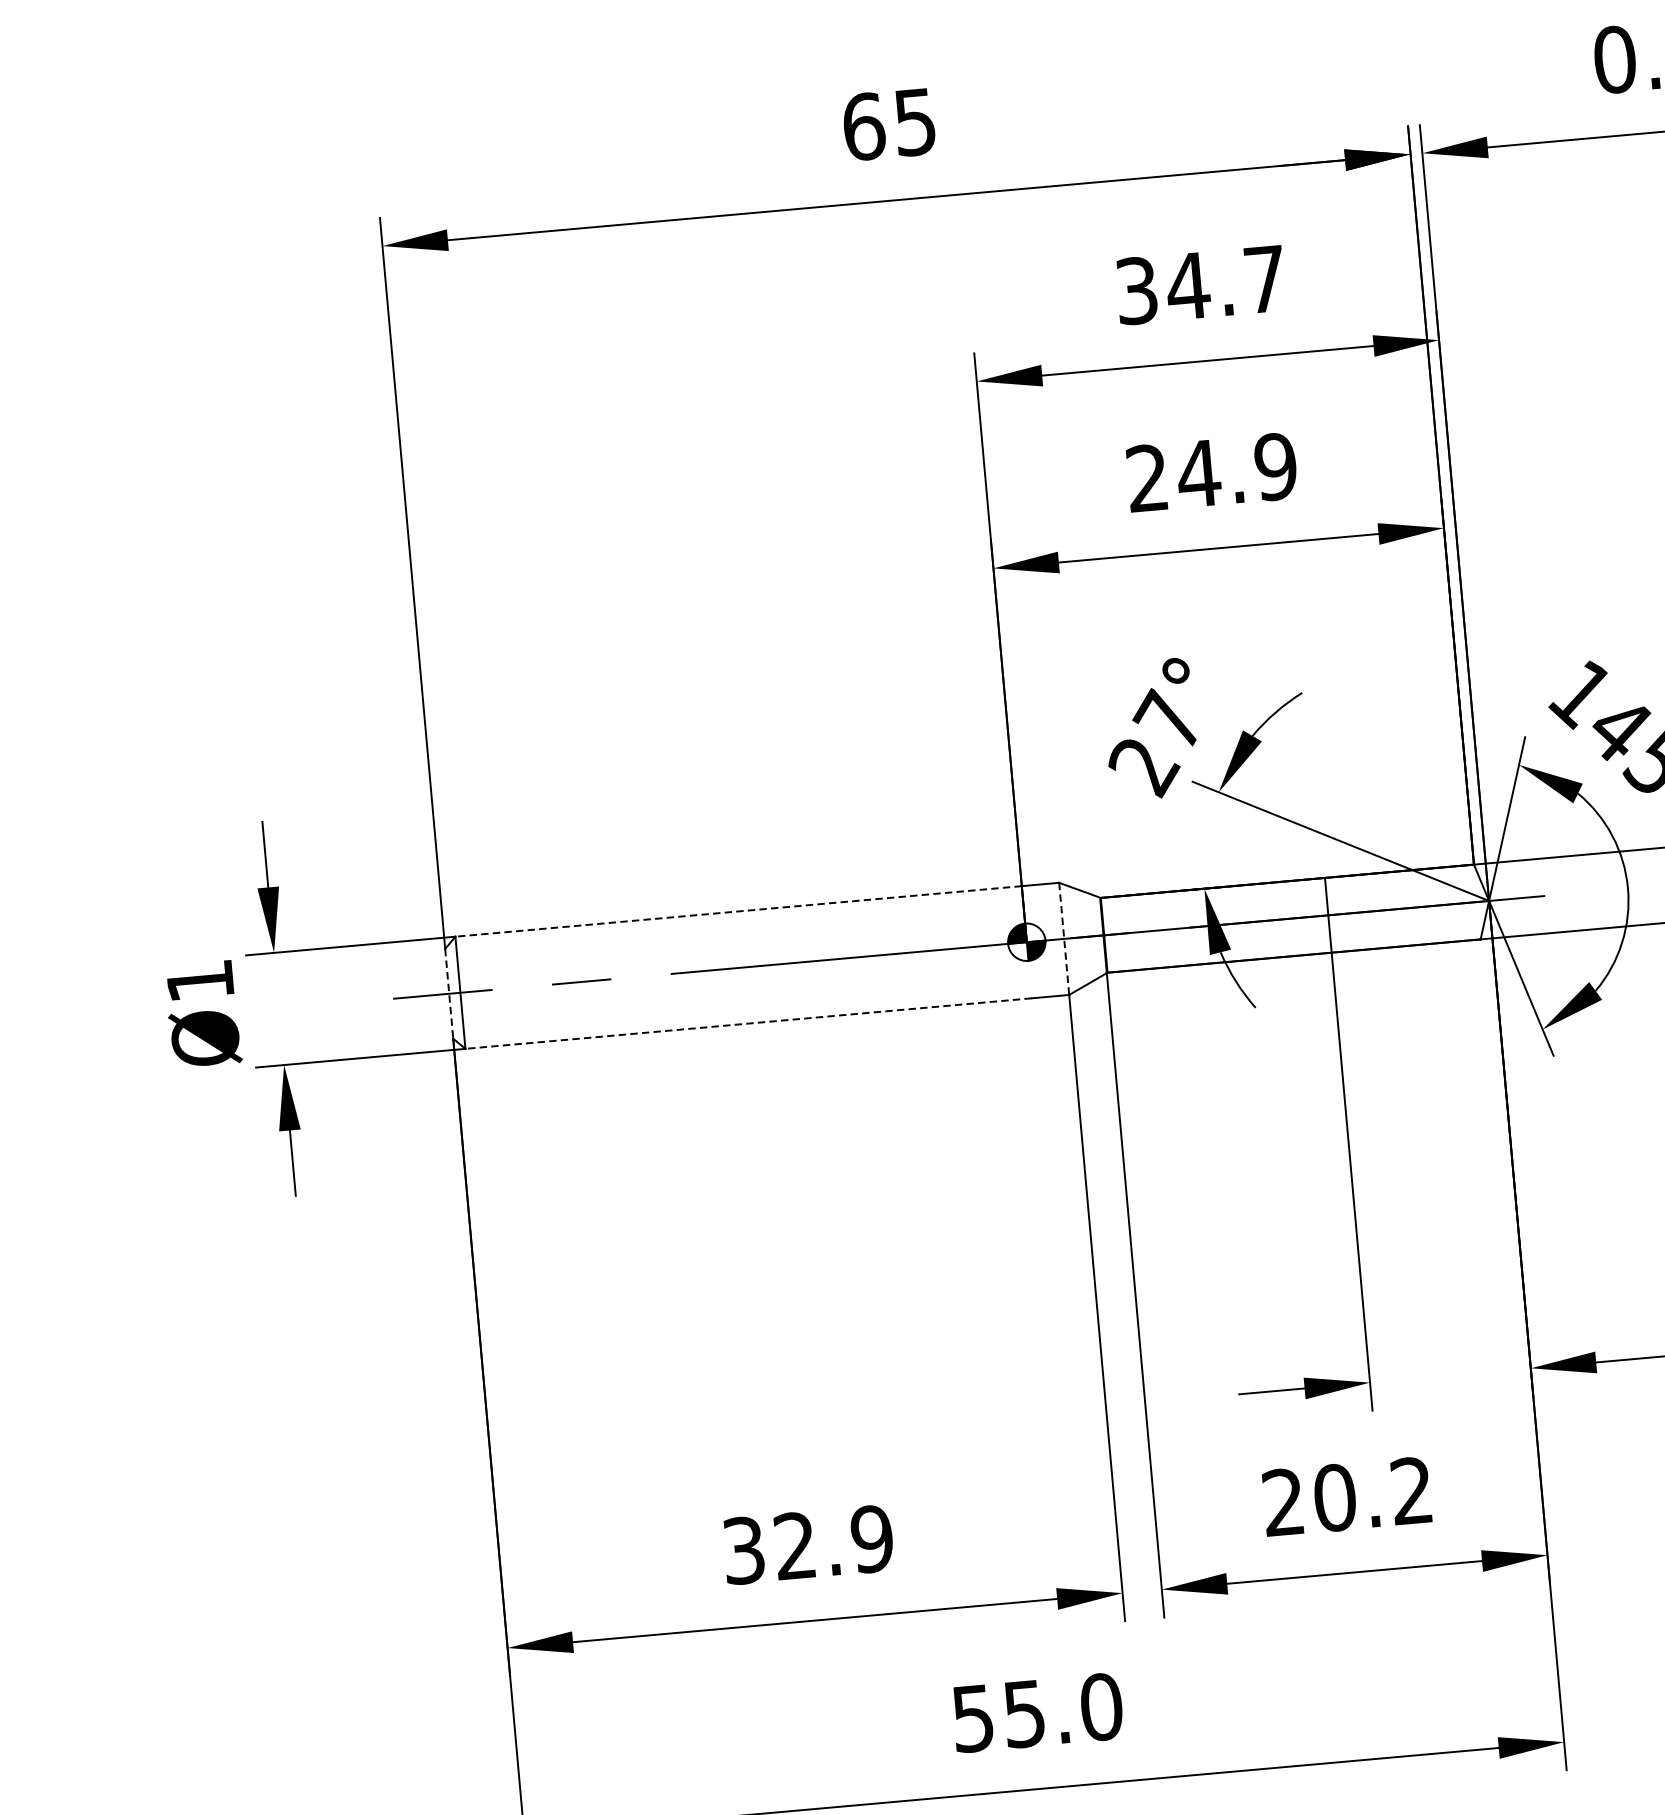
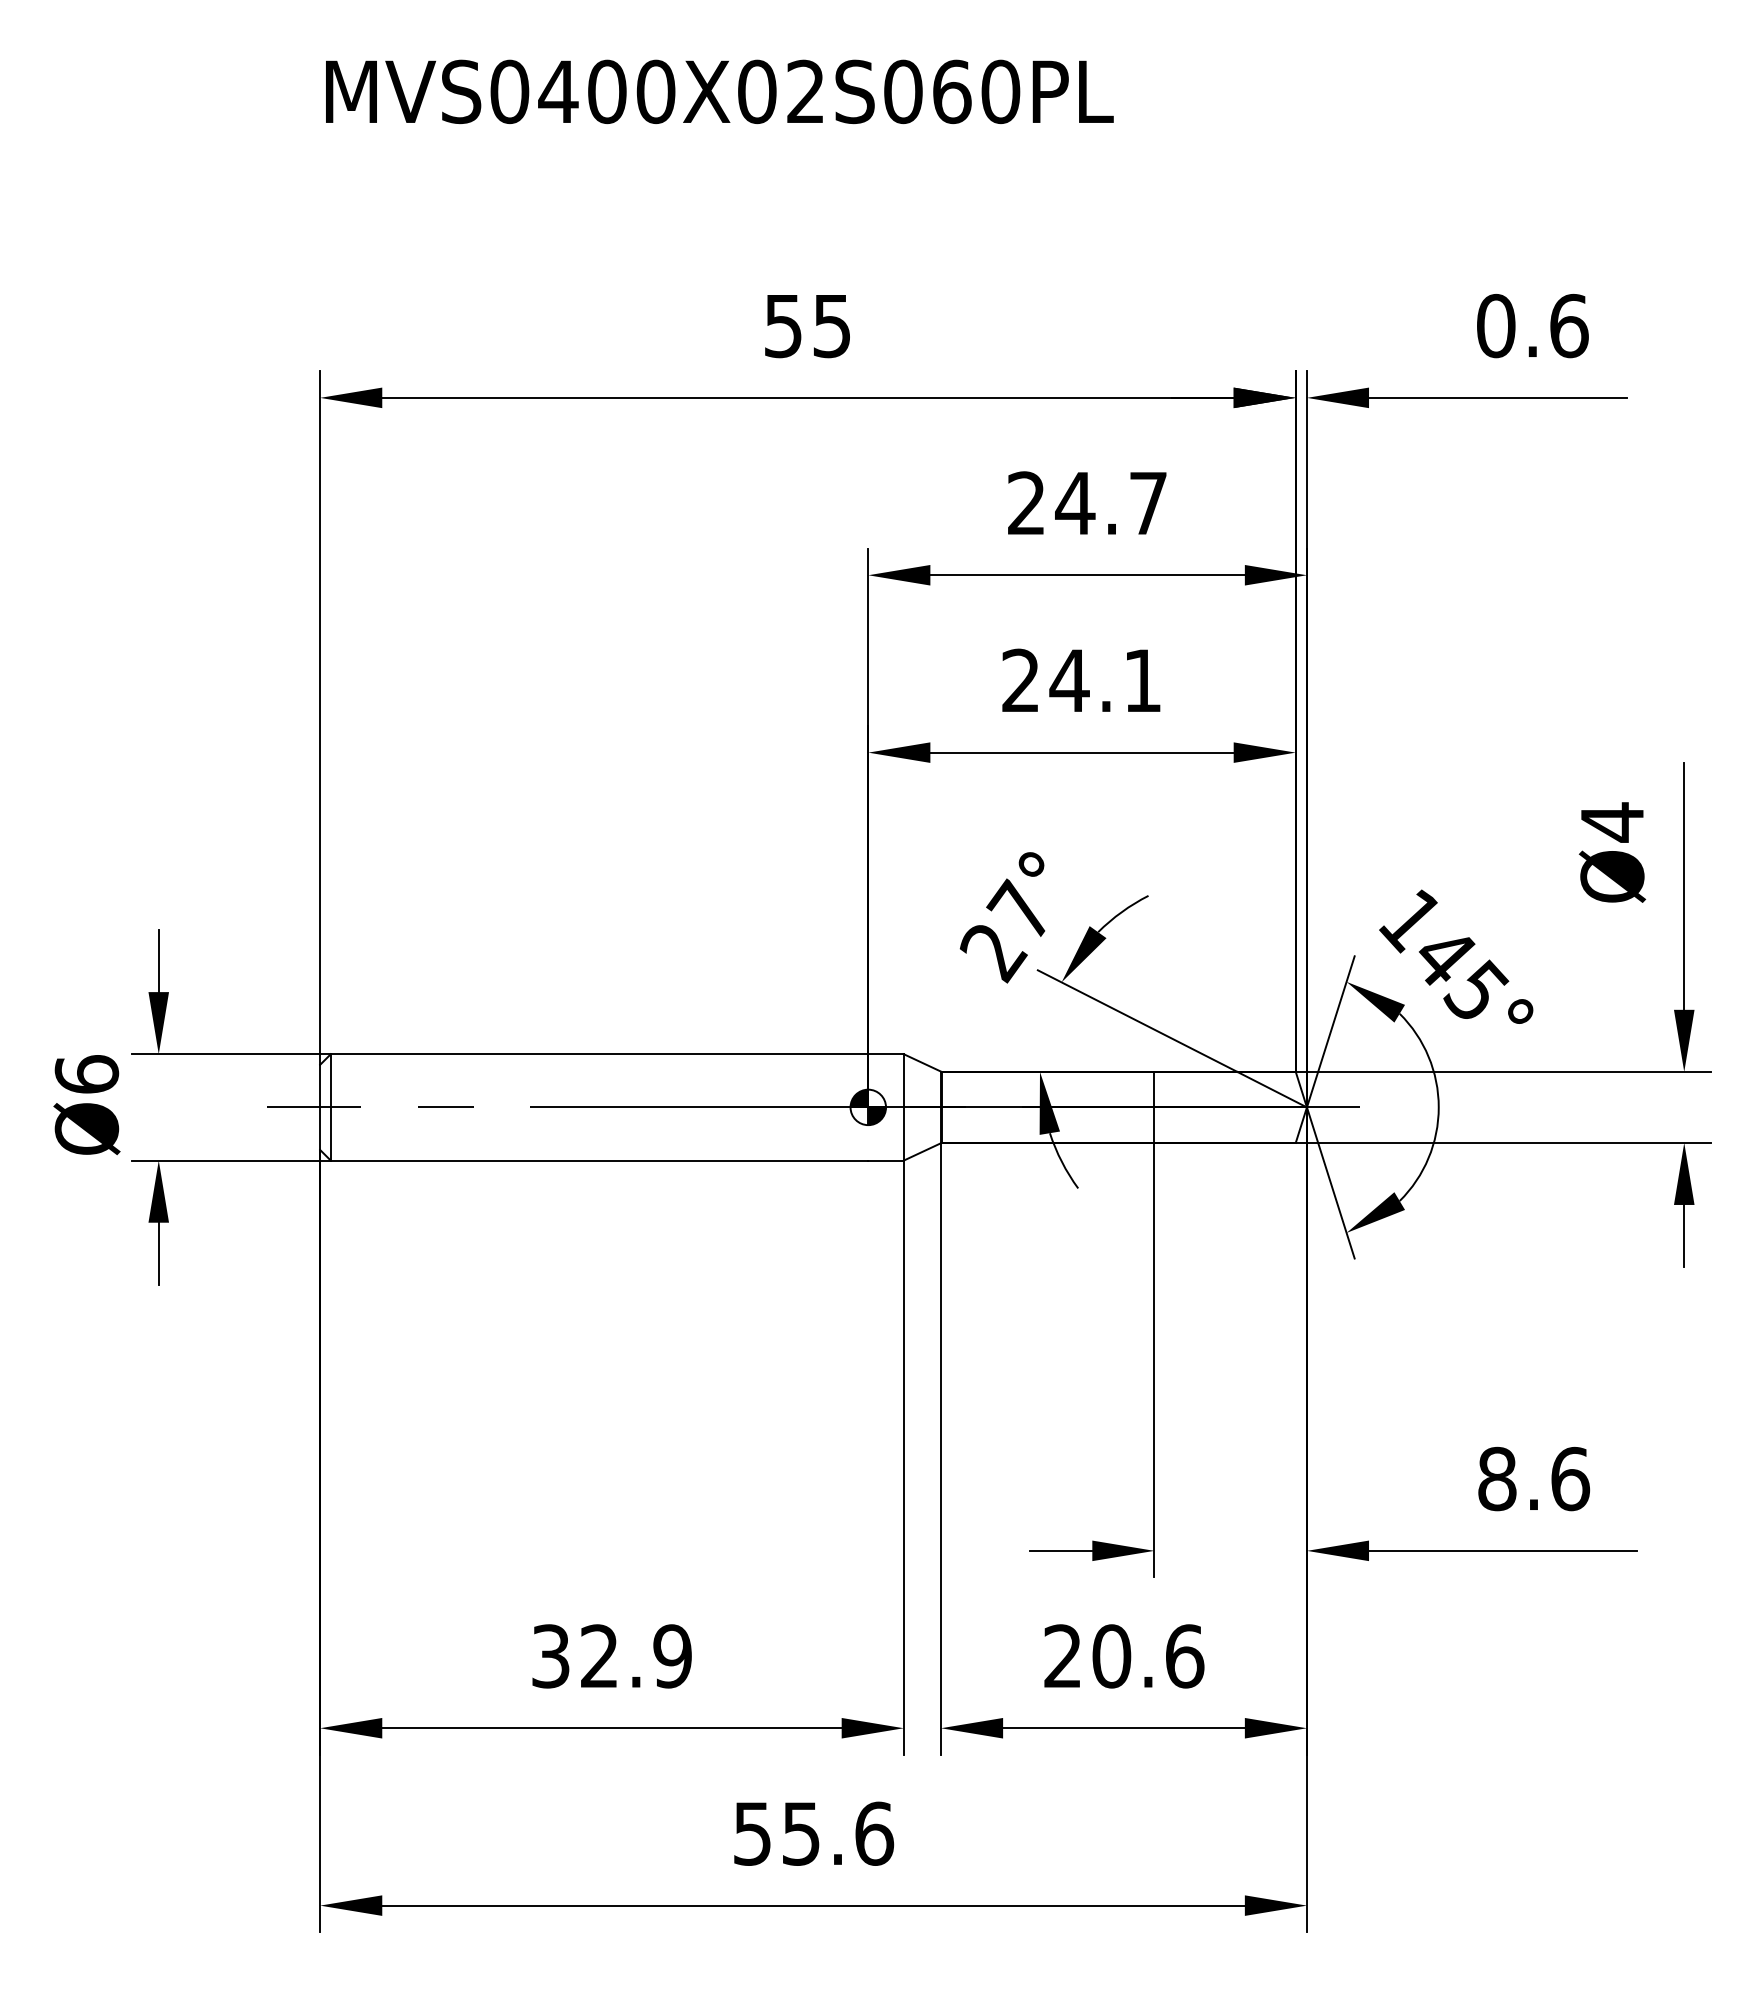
text: (863, 126) -> (783, 325), 65 -> 55
text: (1136, 290) -> (1026, 503), 34.7 -> 24.7
text: (1275, 466) -> (1142, 680), 24.9 -> 24.1
line: (738, 911) -> (599, 1054), dashed -> solid
line: (1063, 939) -> (903, 1107), dashed -> solid
text: (199, 981) -> (86, 1074), Ø1 -> Ø6
line: (449, 993) -> (320, 1107), dashed -> solid
line: (748, 1023) -> (599, 1160), dashed -> solid
text: (1412, 1491) -> (1185, 1656), 20.2 -> 20.6
text: (1101, 1706) -> (874, 1833), 55.0 -> 55.6

